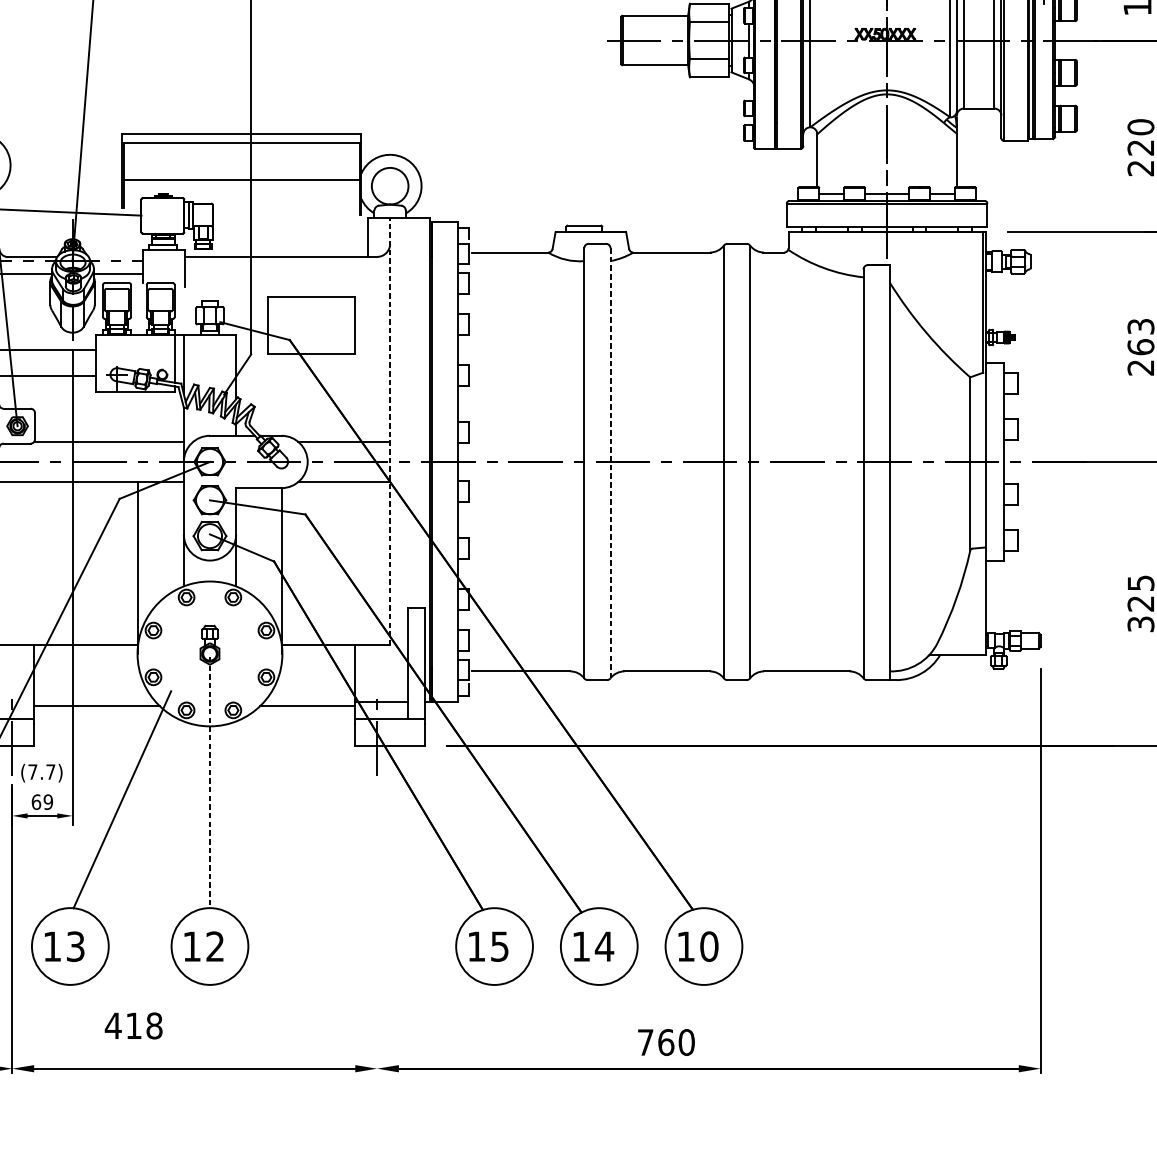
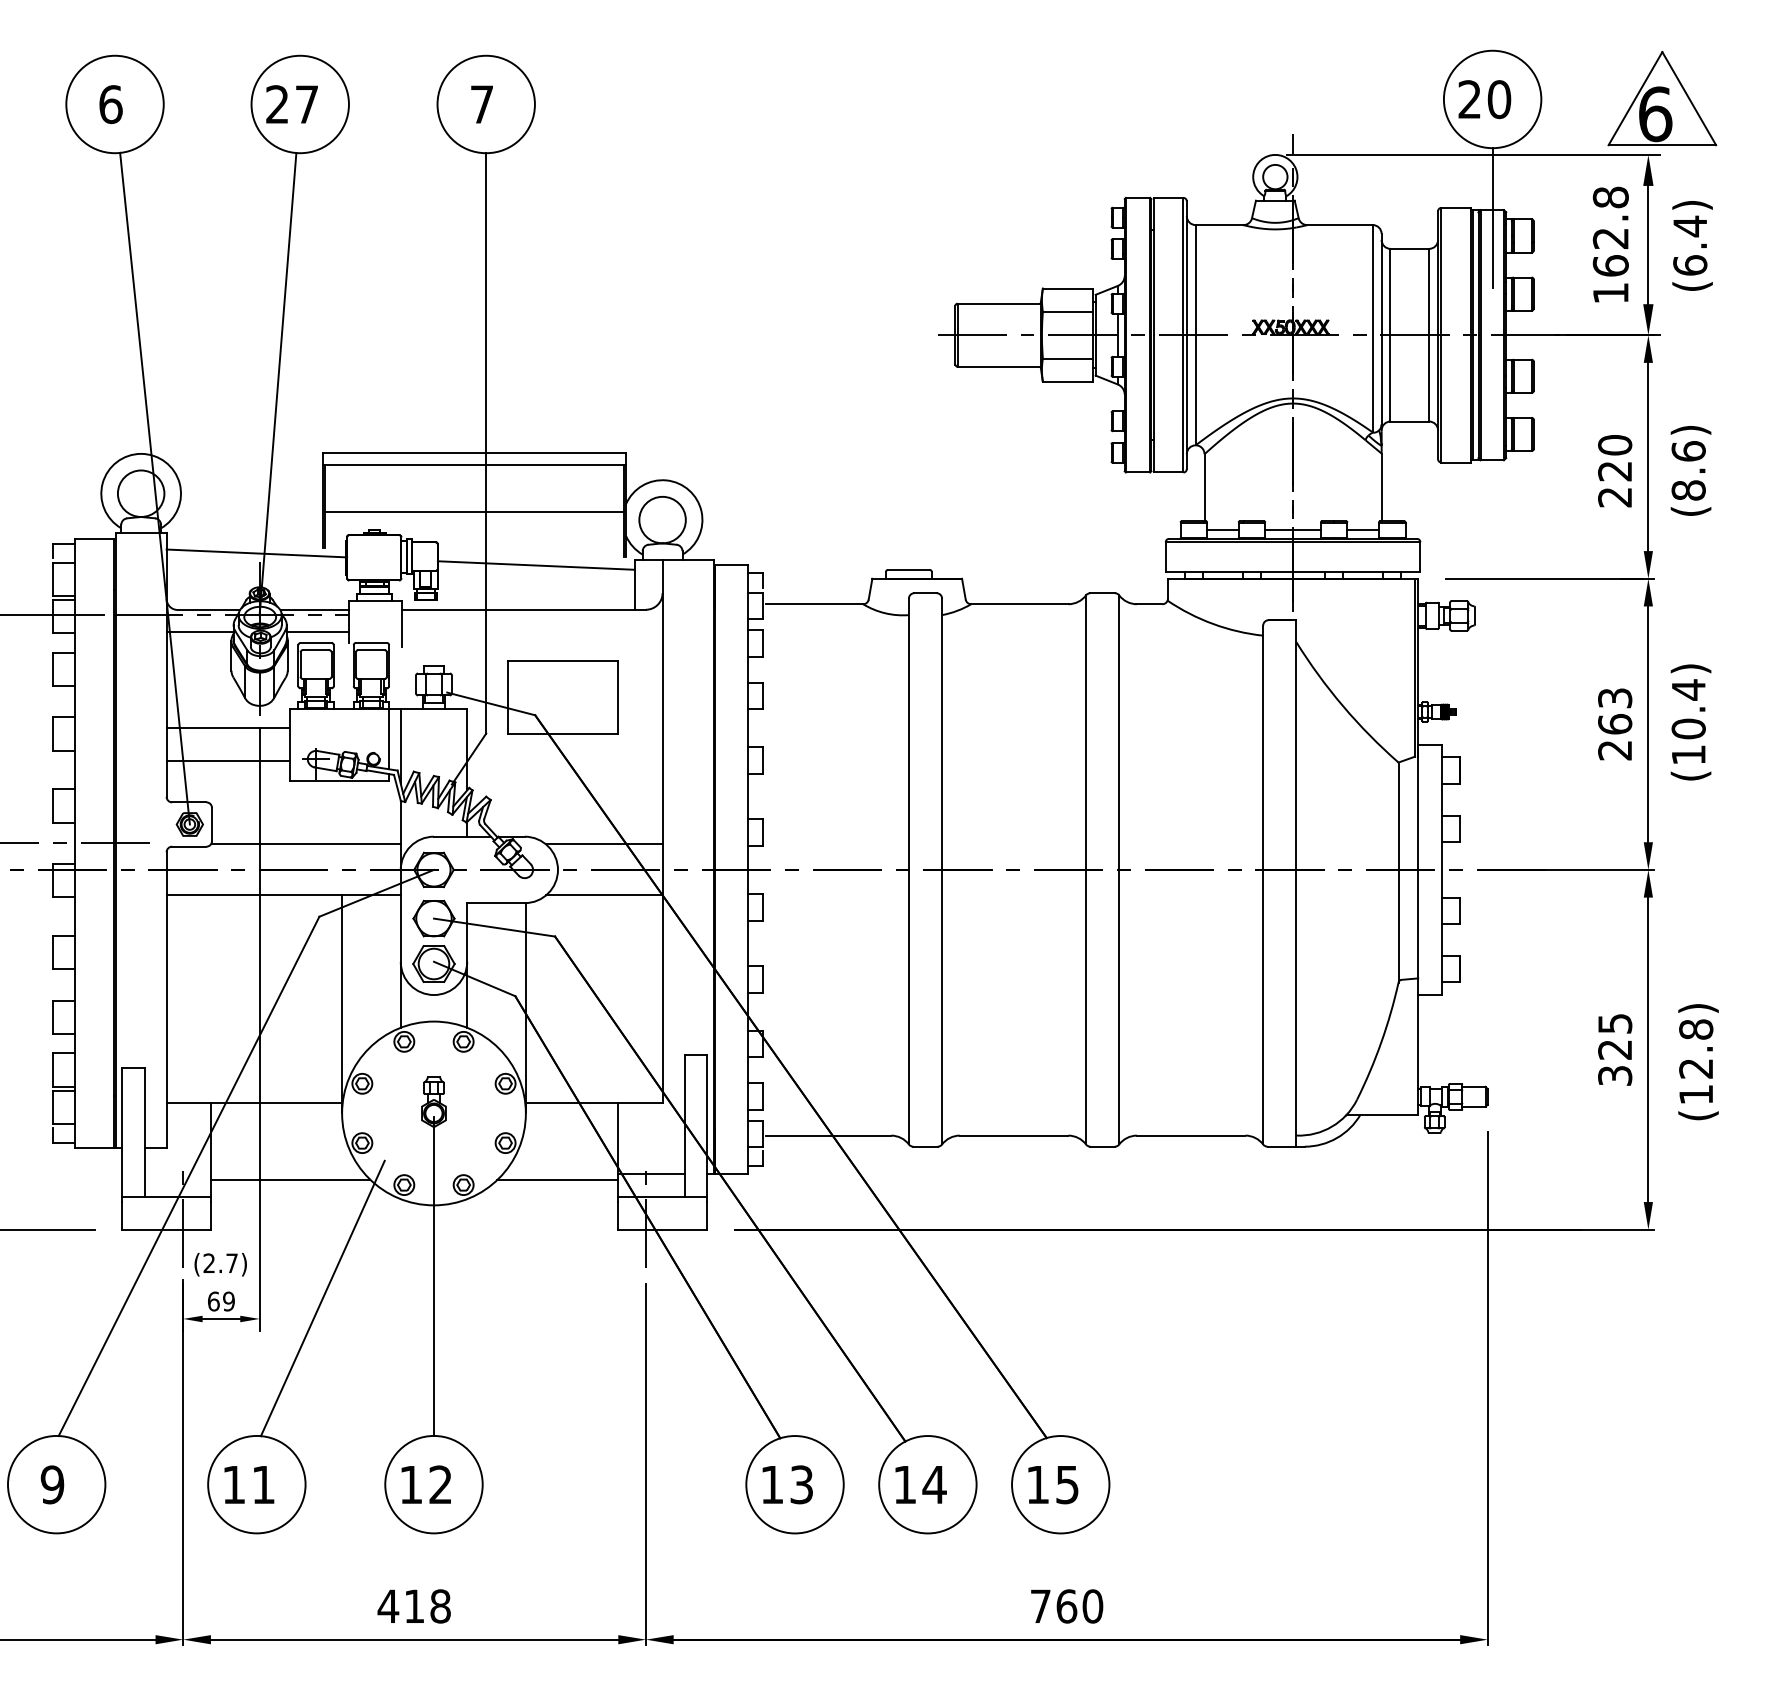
line: (289, 222) -> (535, 565), added
line: (115, 256) -> (314, 609), added
line: (390, 430) -> (662, 830), dashed -> solid
line: (610, 463) -> (942, 871), dashed -> solid
text: (32, 771) -> (208, 1262), (7.7) -> (2.7)
line: (209, 783) -> (433, 1277), dashed -> solid
line: (377, 930) -> (646, 1464), added
text: (75, 946) -> (263, 1484), 13 -> 11
text: (499, 946) -> (801, 1484), 15 -> 13
text: (709, 946) -> (1067, 1484), 10 -> 15
text: (133, 1025) -> (413, 1606), moved
text: (666, 1042) -> (1067, 1606), moved

